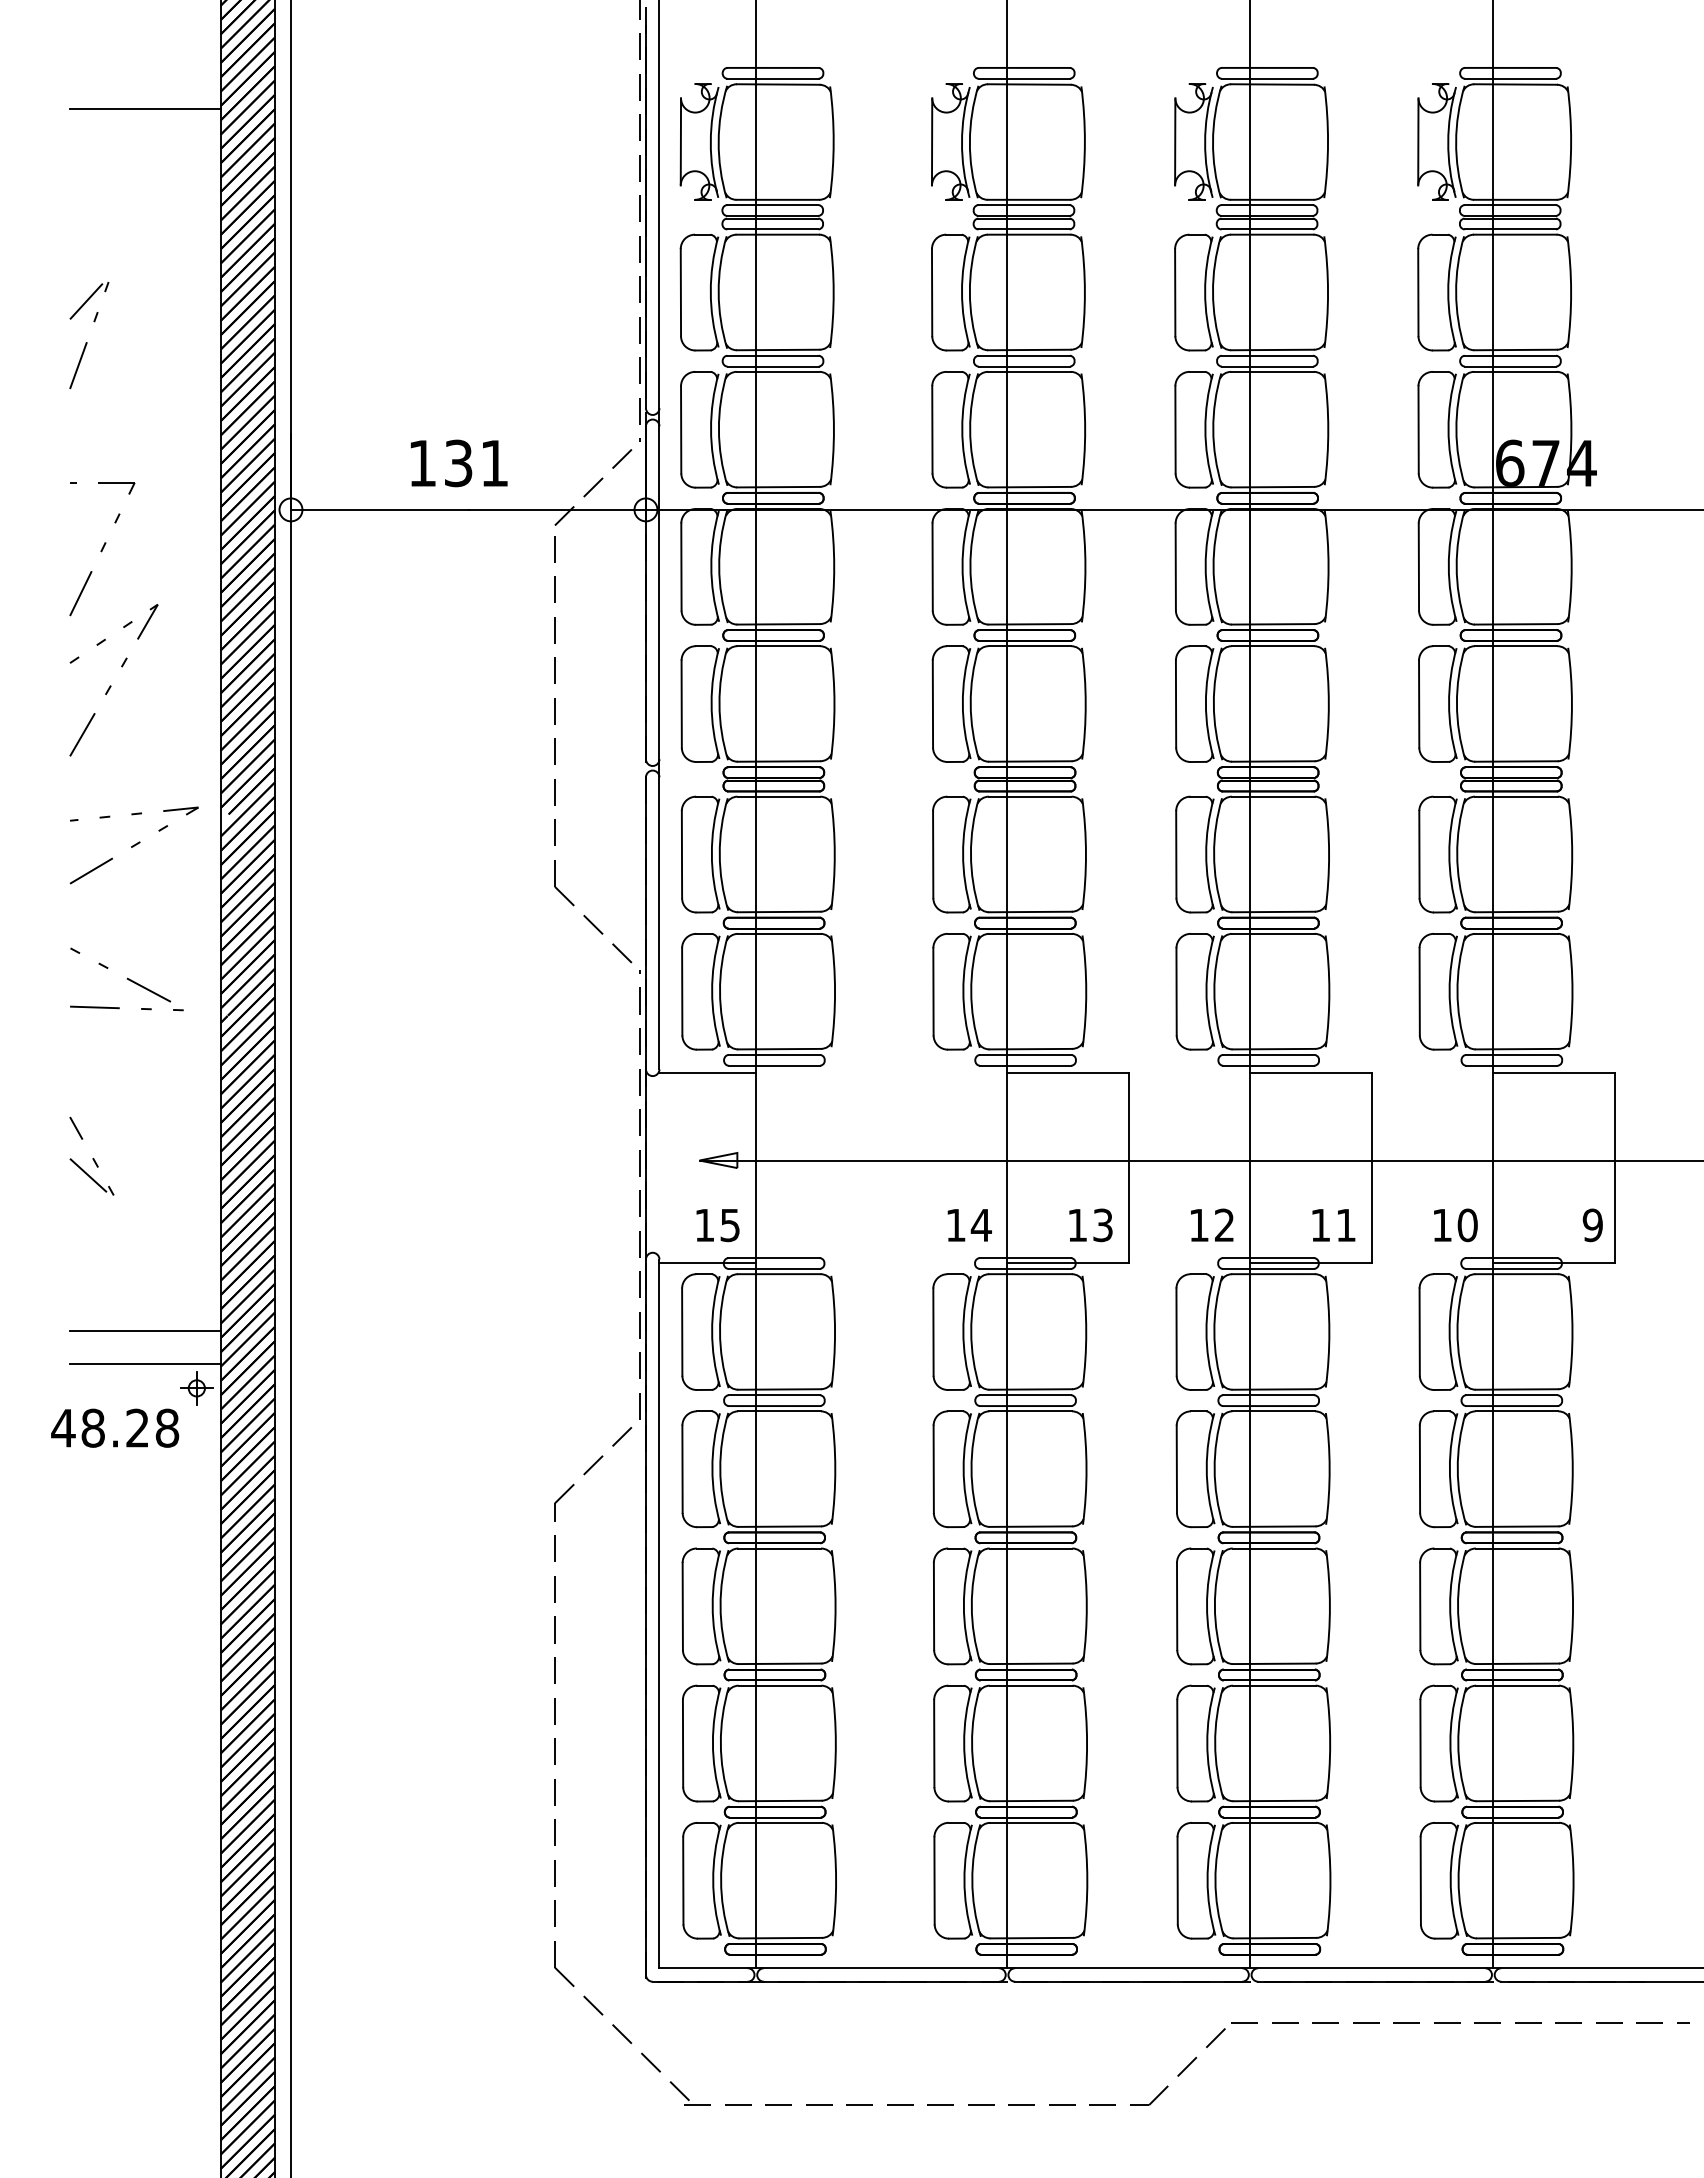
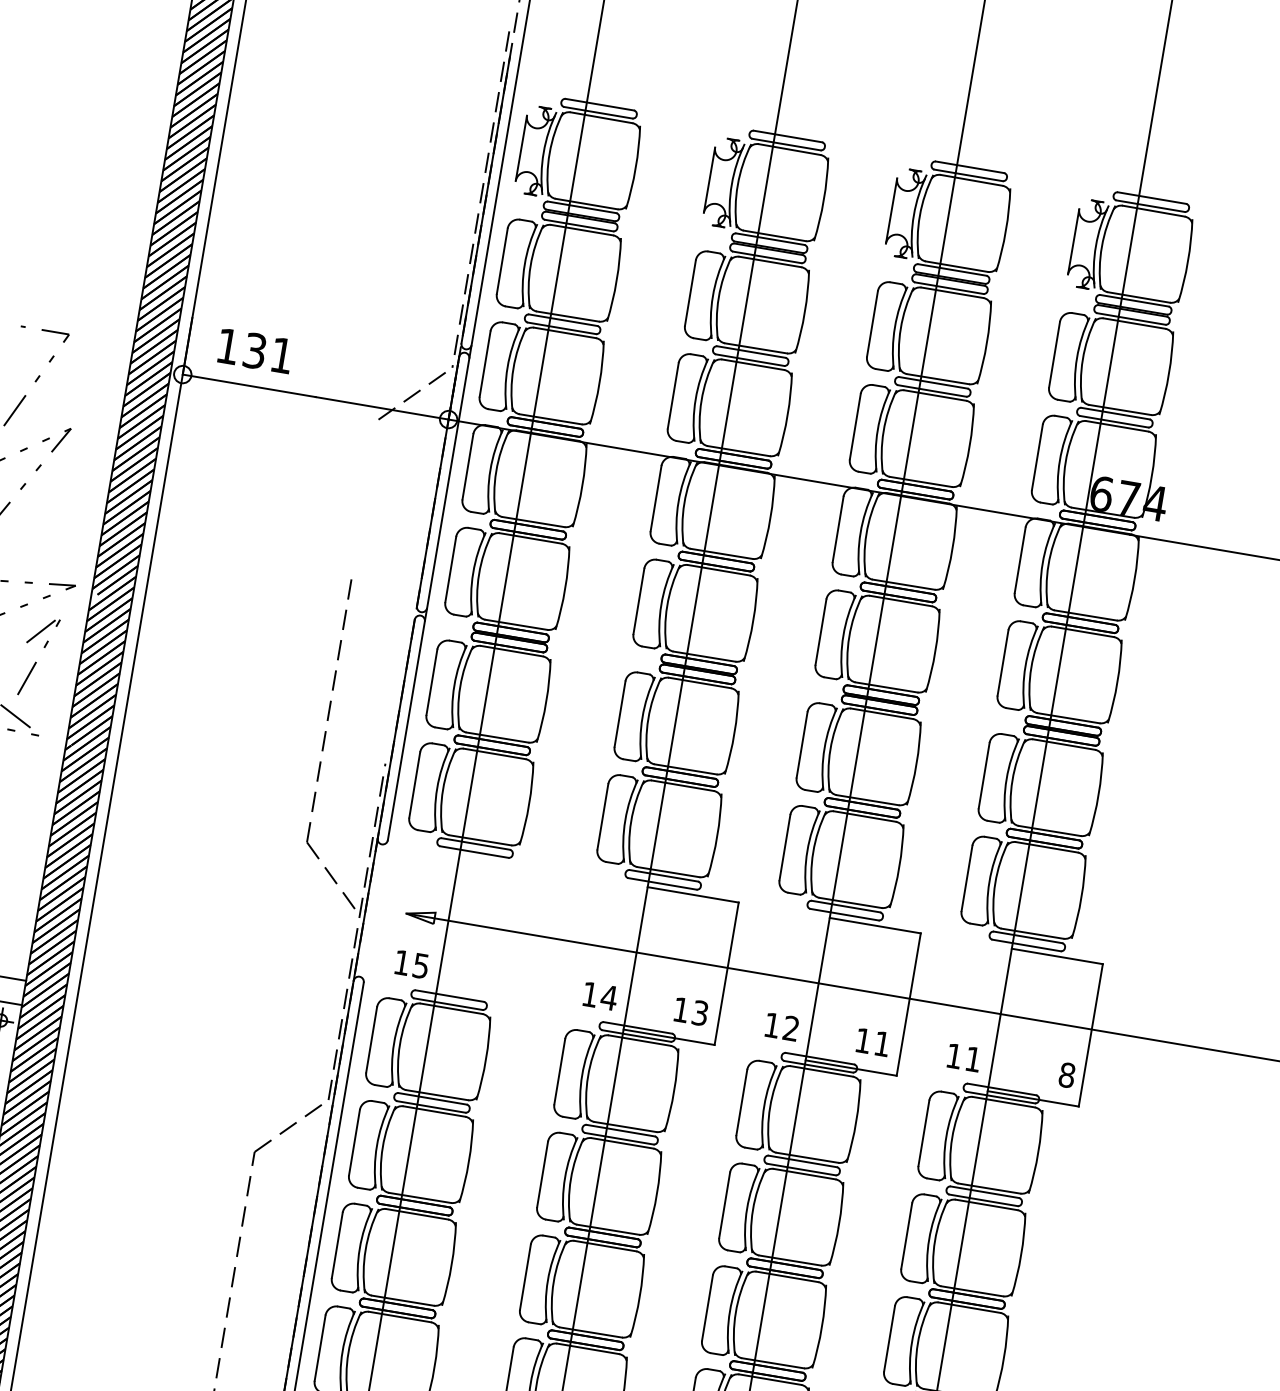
line: (145, 109) -> (124, 56), removed
line: (87, 342) -> (36, 662), moved
text: (459, 463) -> (255, 351), moved
part: (555, 749) -> (324, 739), moved
line: (707, 1073) -> (423, 849), removed
text: (1467, 1225) -> (973, 1059), 10 -> 11
text: (1592, 1225) -> (1066, 1075), 9 -> 8
line: (707, 1263) -> (399, 991), removed

